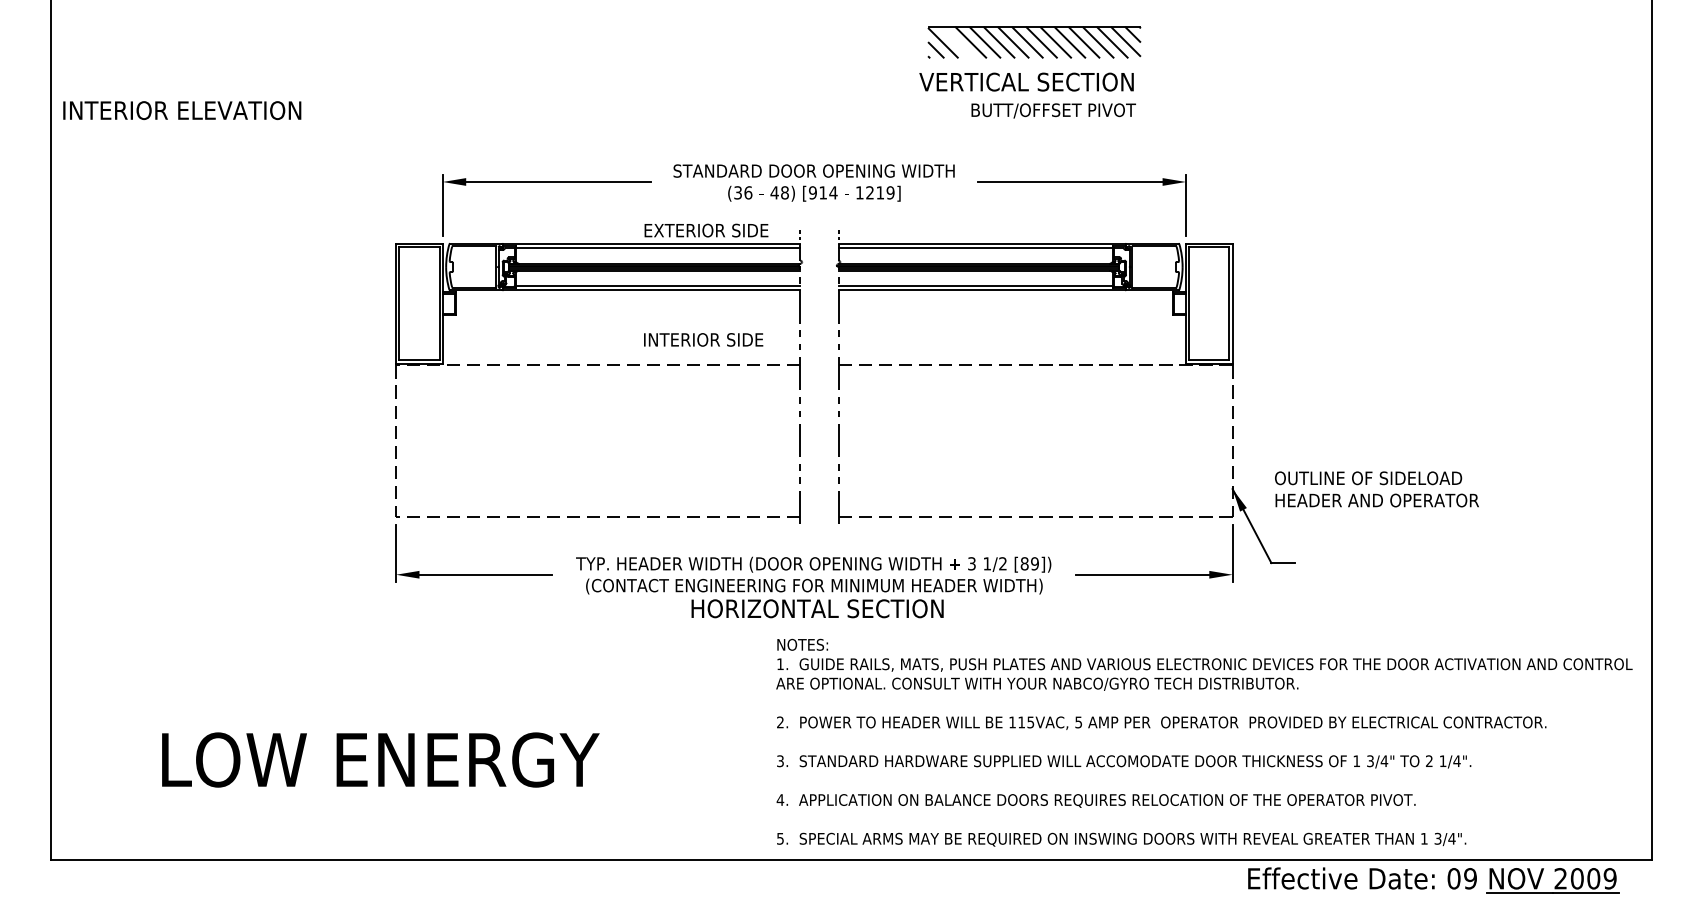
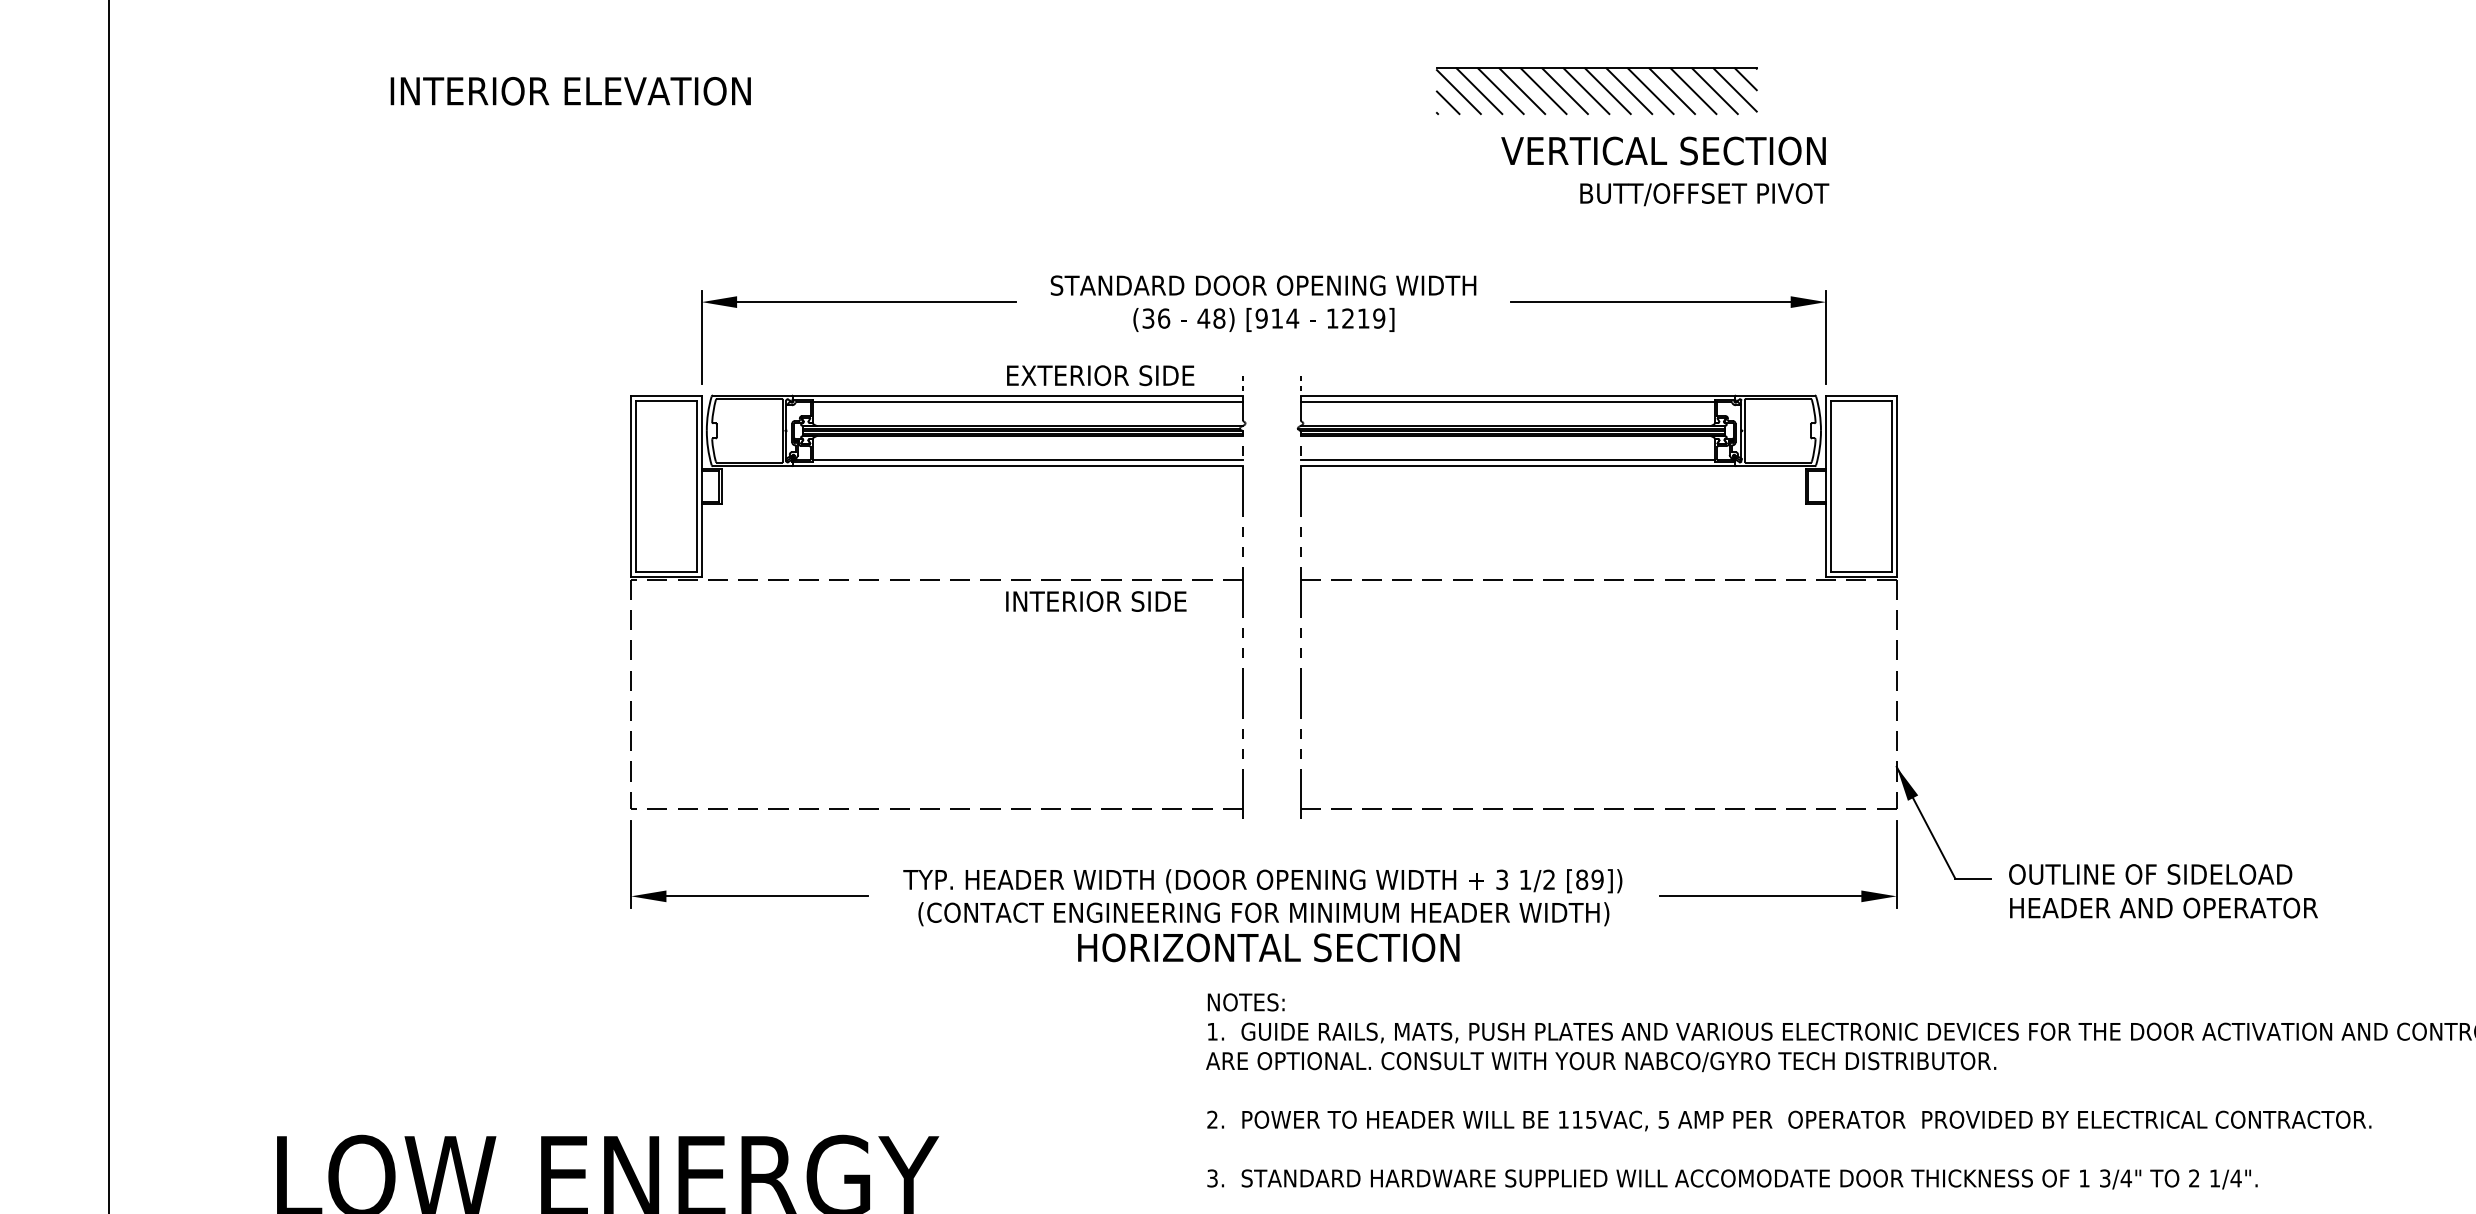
line: (956, 42) -> (1478, 91), added
text: (1027, 95) -> (1664, 171), moved
text: (182, 110) -> (571, 91), moved
text: (703, 339) -> (1096, 600), moved
text: (1376, 489) -> (2162, 891), moved

